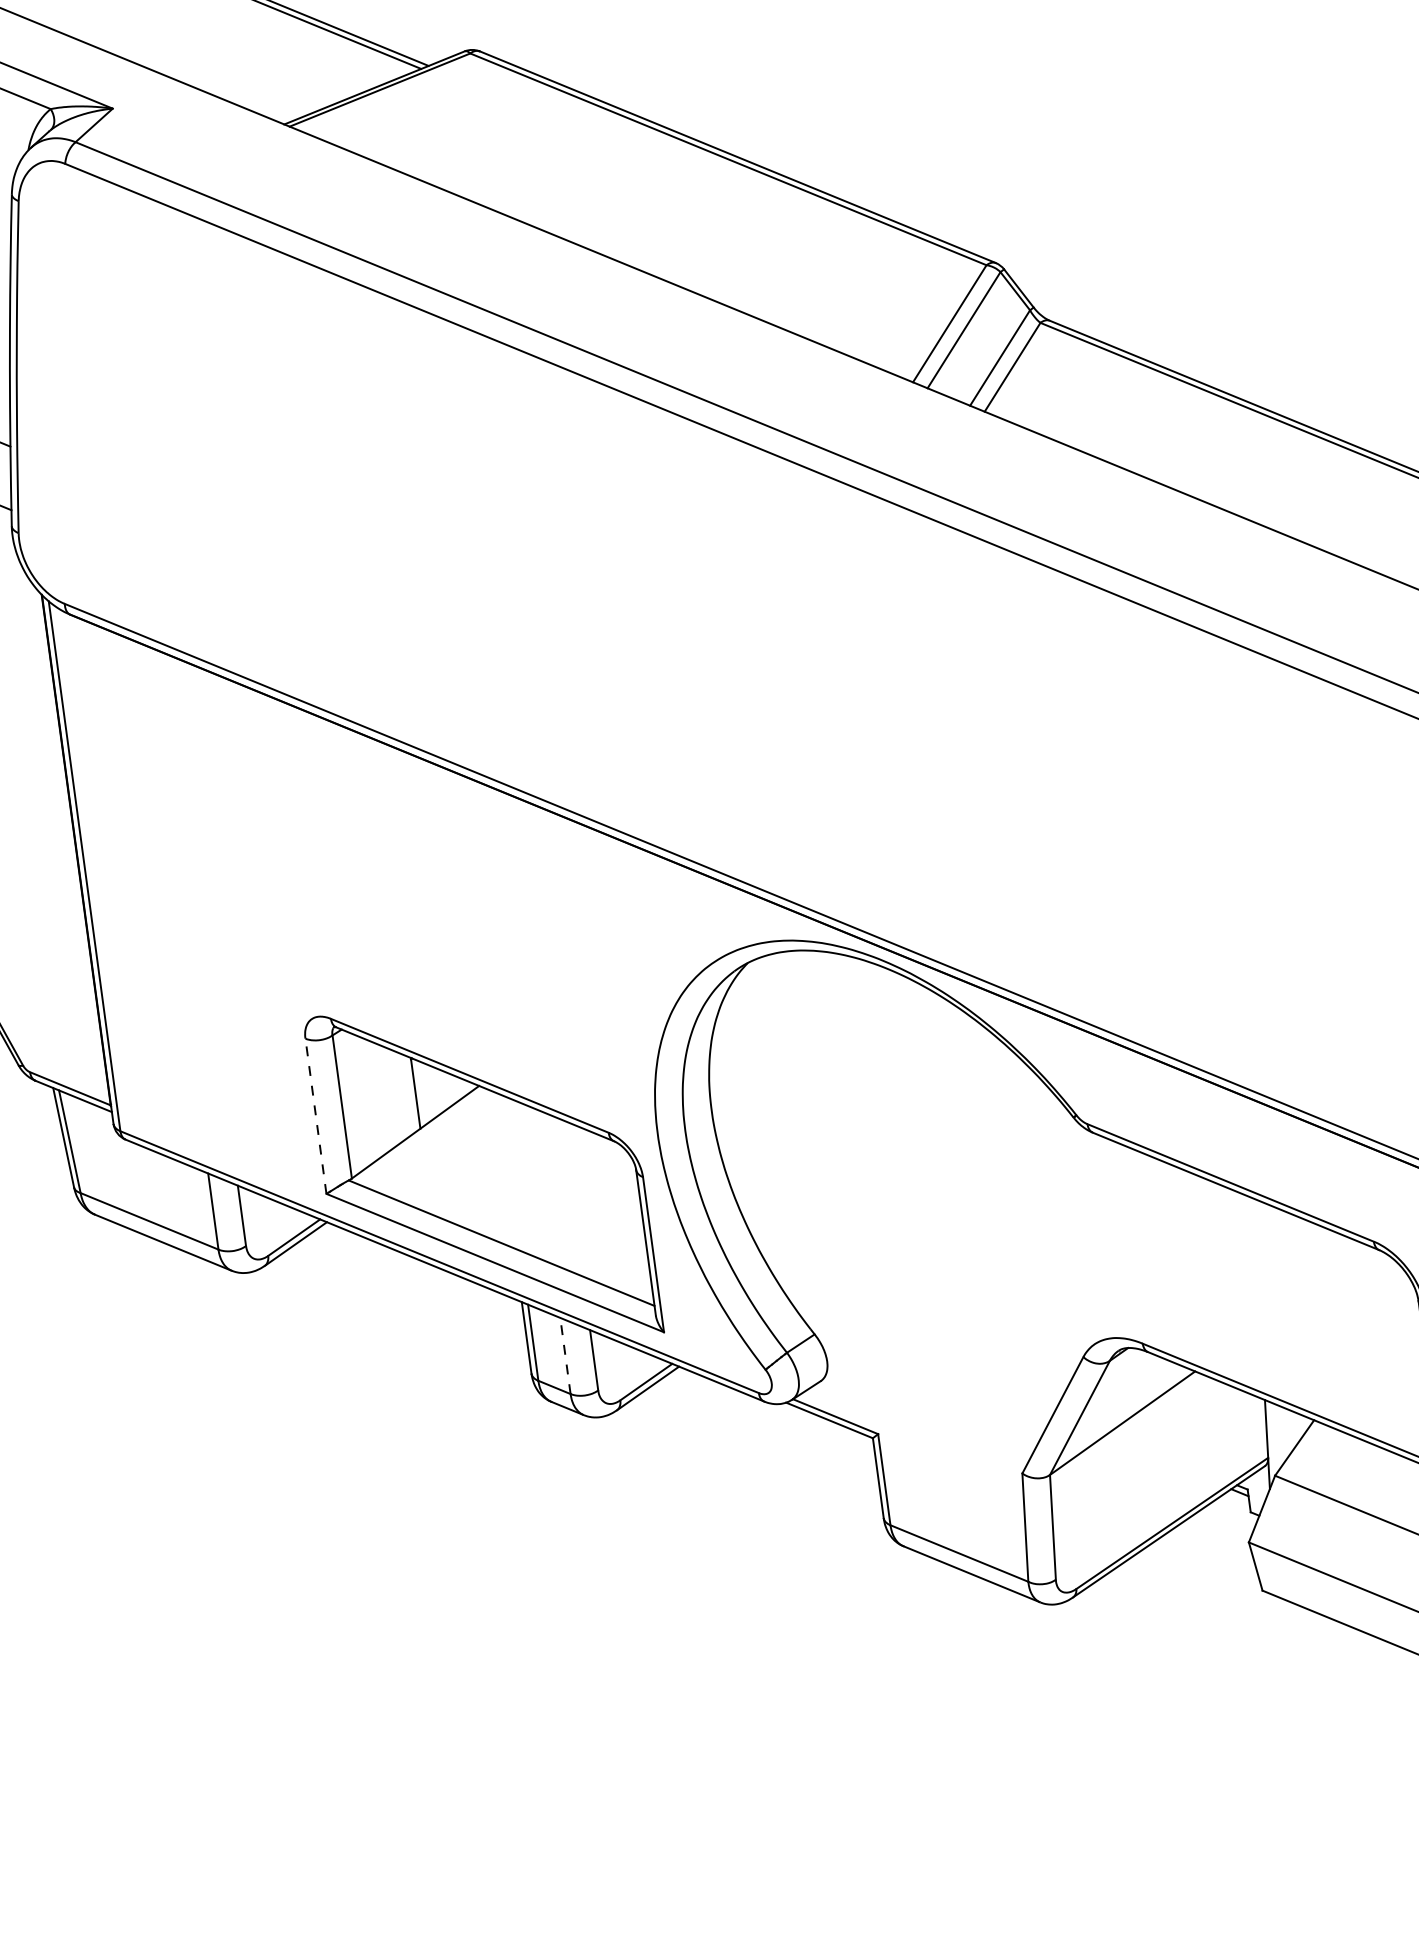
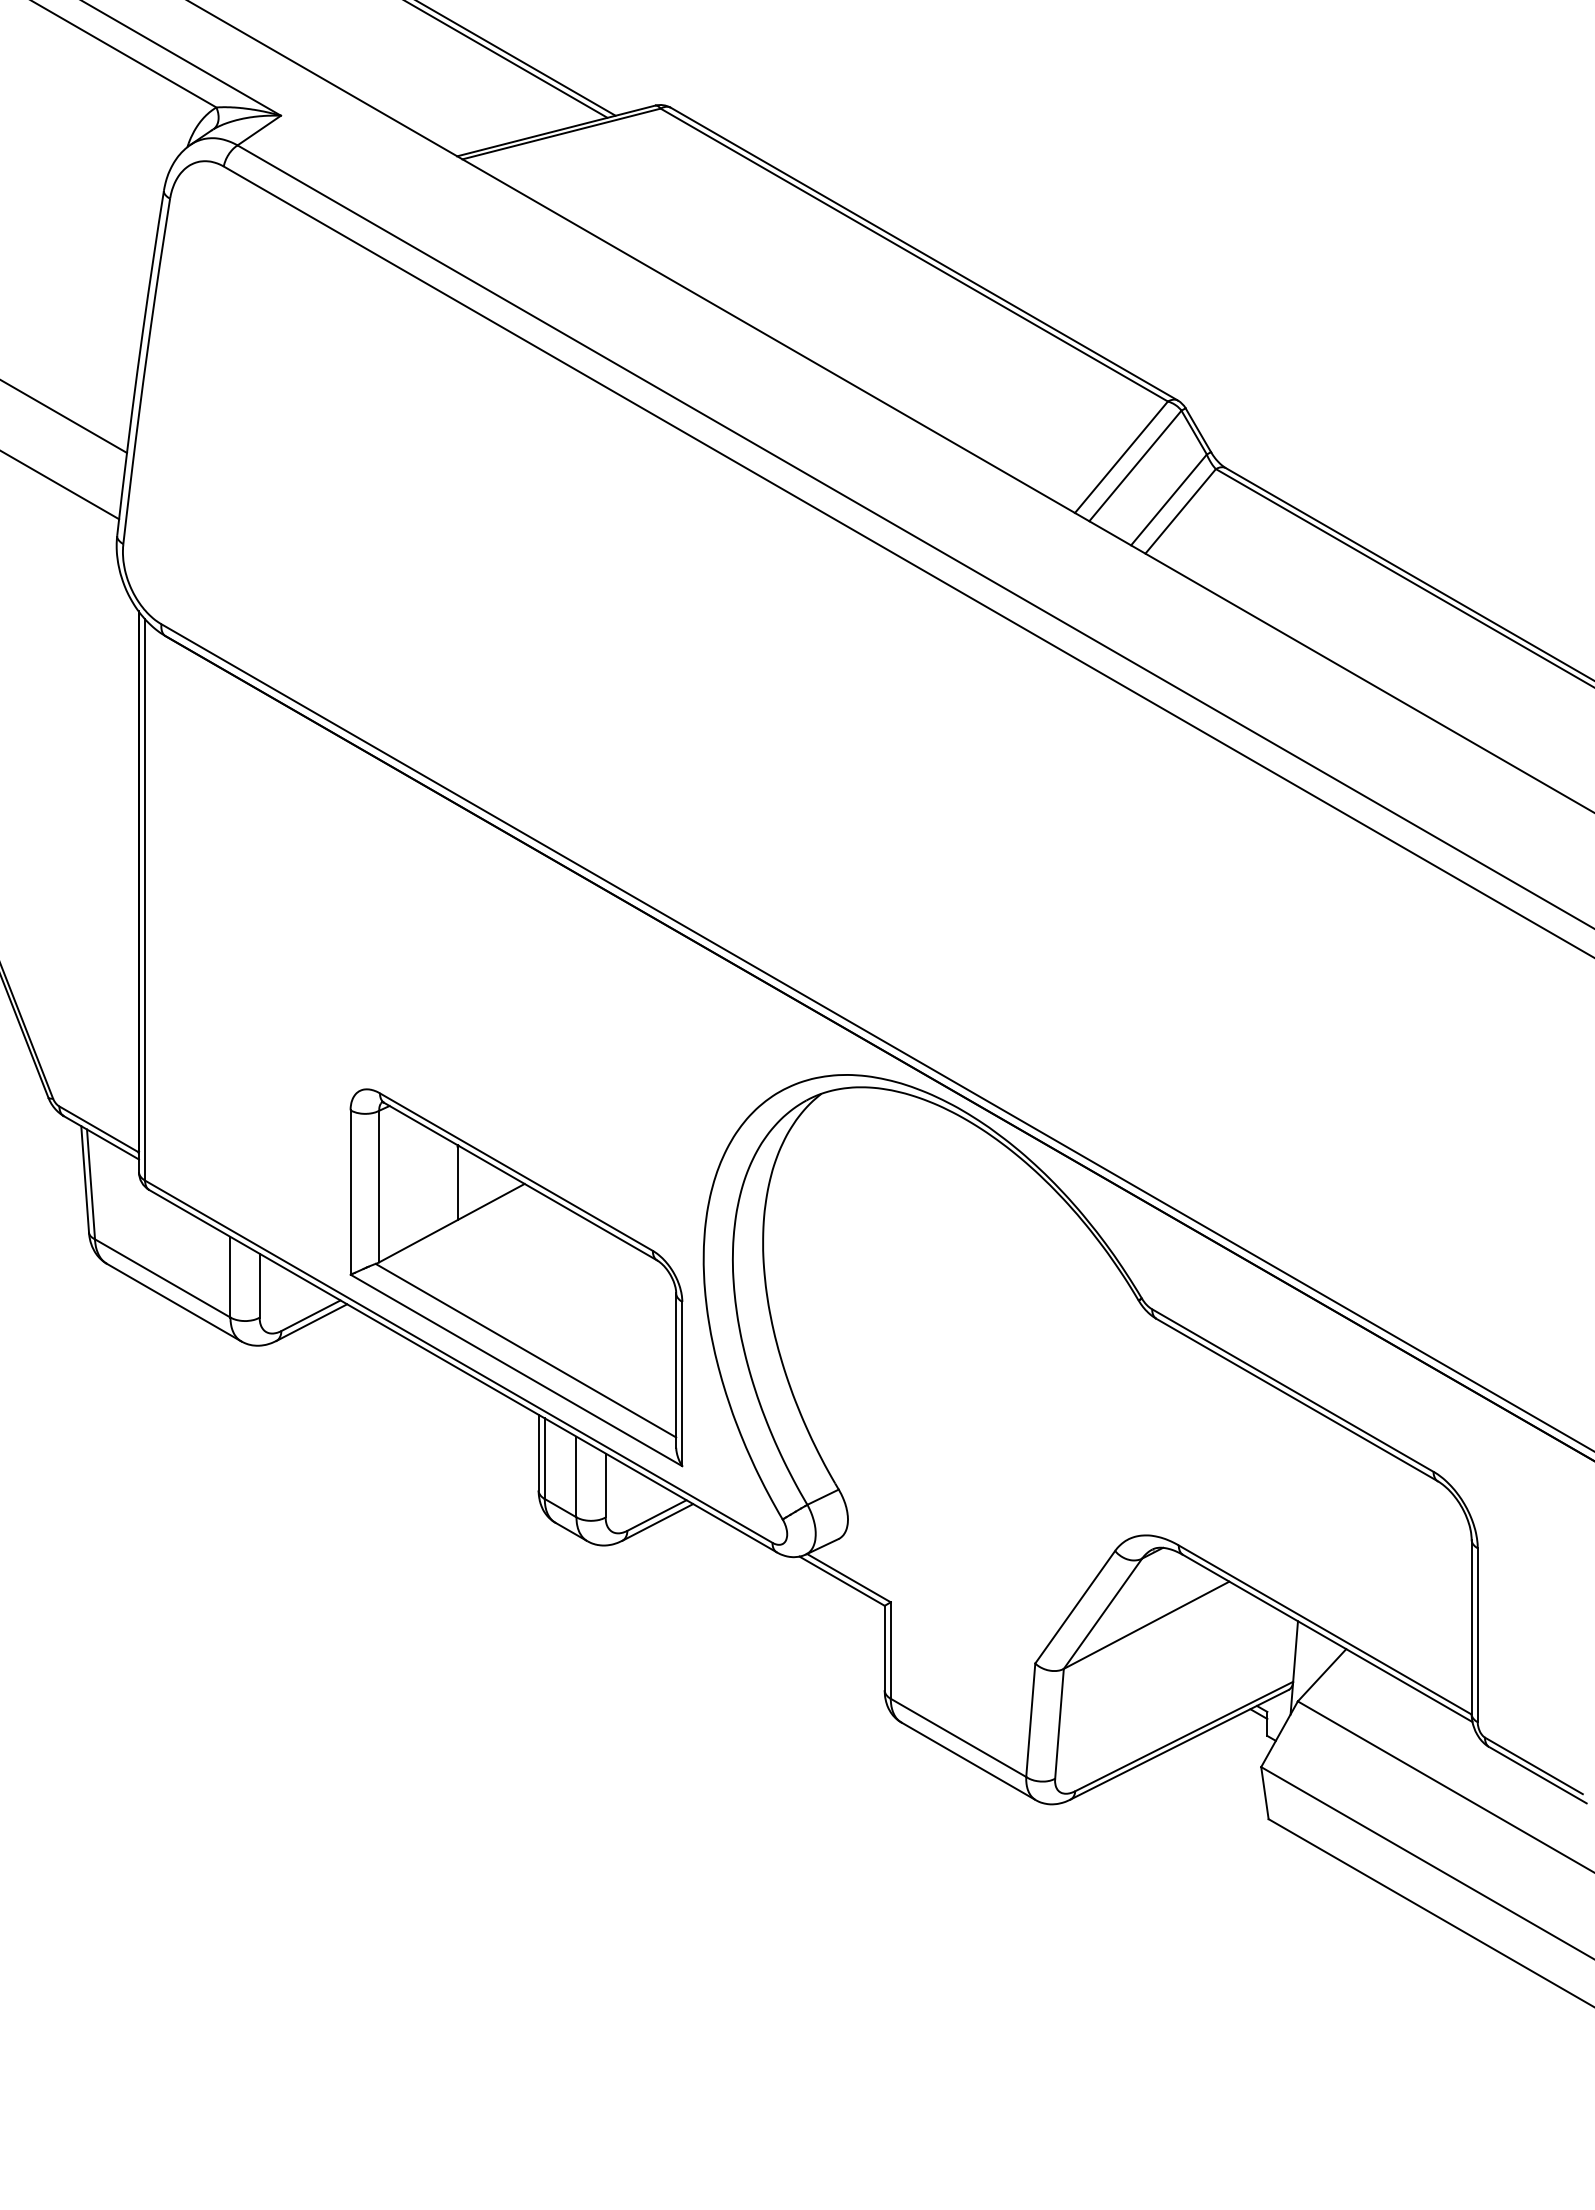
line: (315, 1116) -> (350, 1192), dashed -> solid
line: (565, 1355) -> (576, 1476), dashed -> solid

